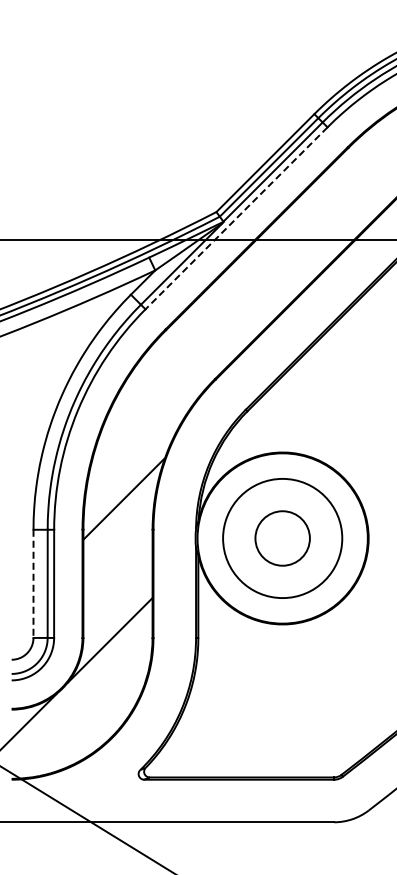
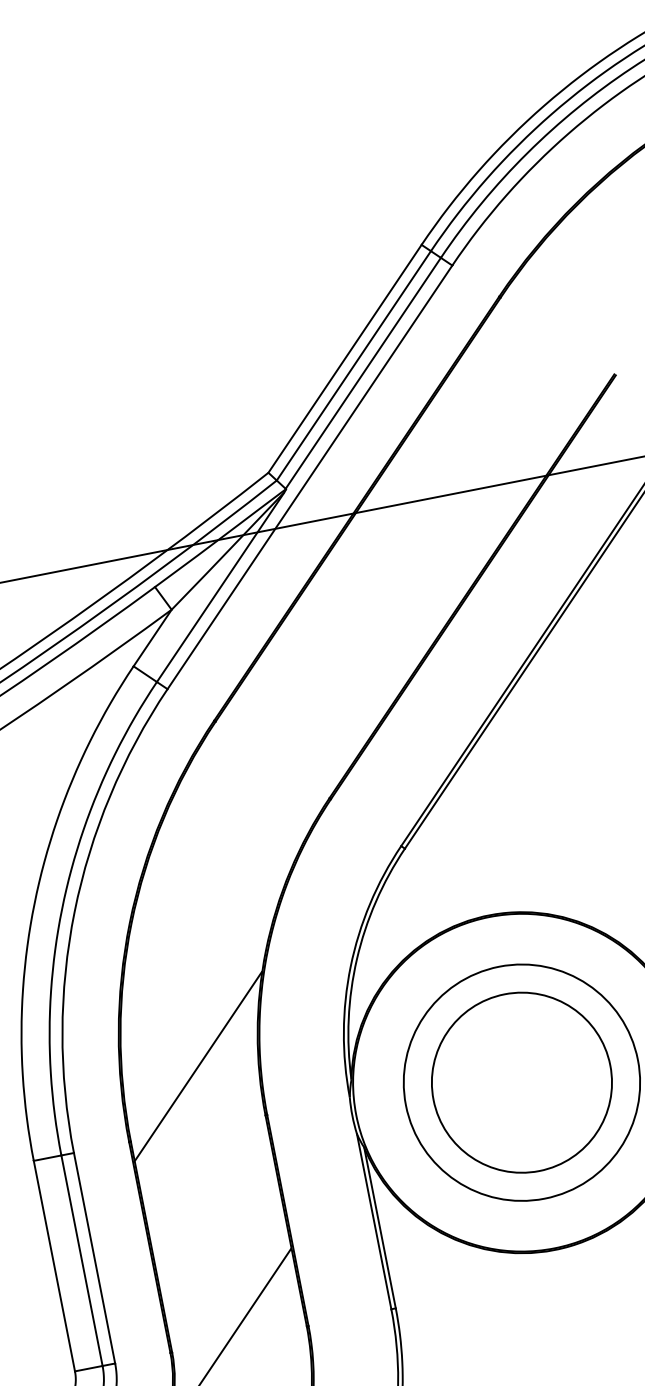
line: (236, 218) -> (309, 477), dashed -> solid
circle: (282, 538) -> (521, 1082), size x1.67
line: (33, 584) -> (54, 1267), dashed -> solid

